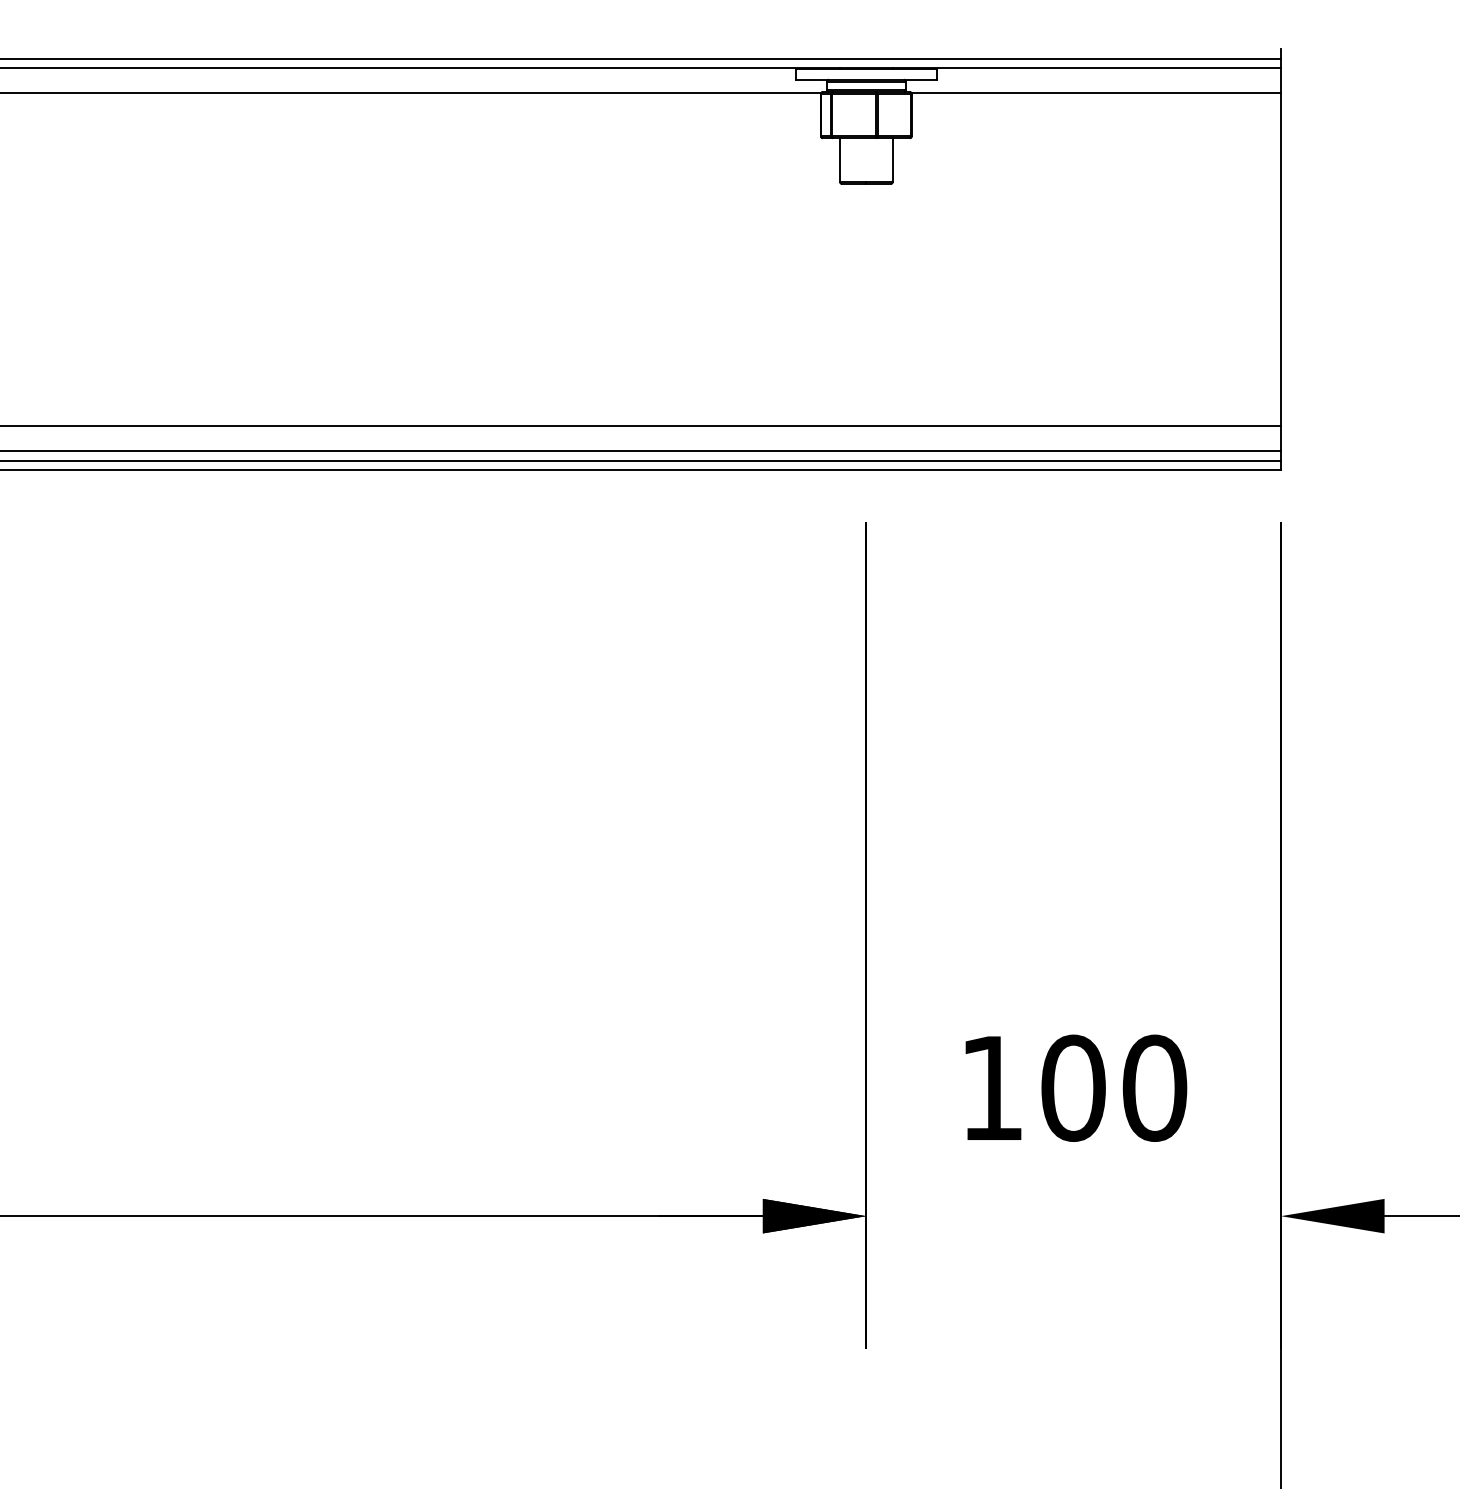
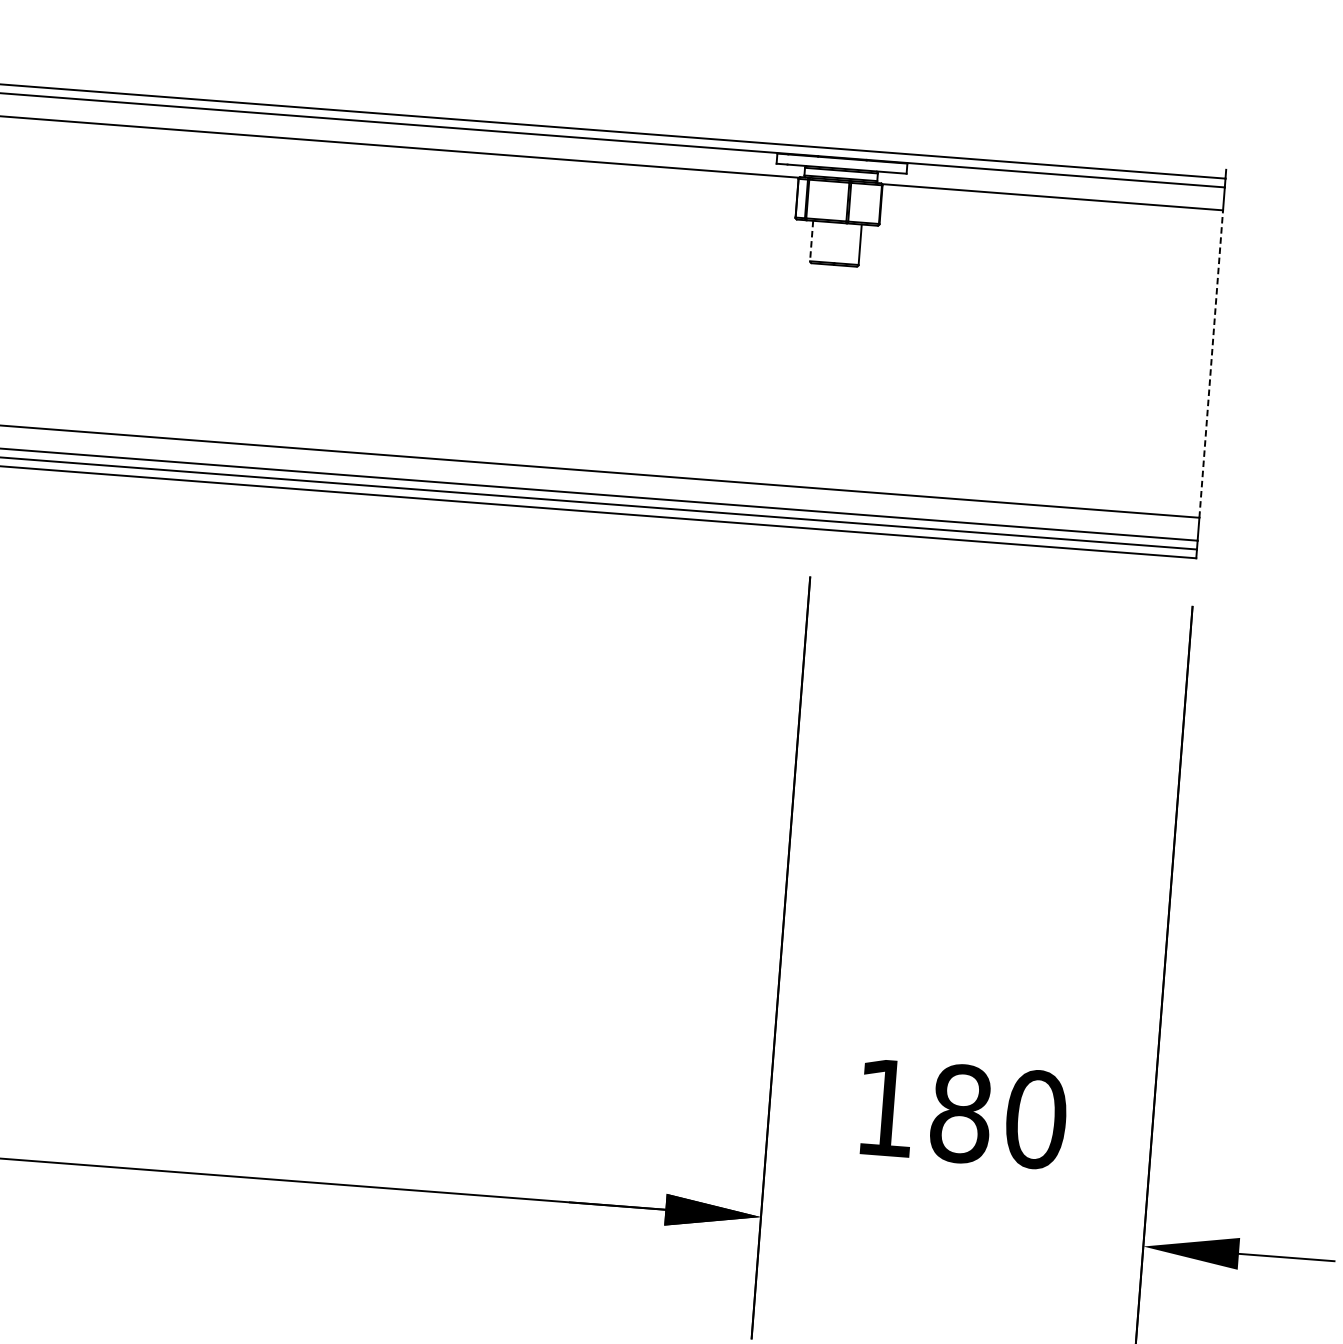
line: (840, 160) -> (811, 241), solid -> dashed
line: (1280, 259) -> (1210, 363), solid -> dashed
text: (1073, 1087) -> (961, 1113), 100 -> 180

